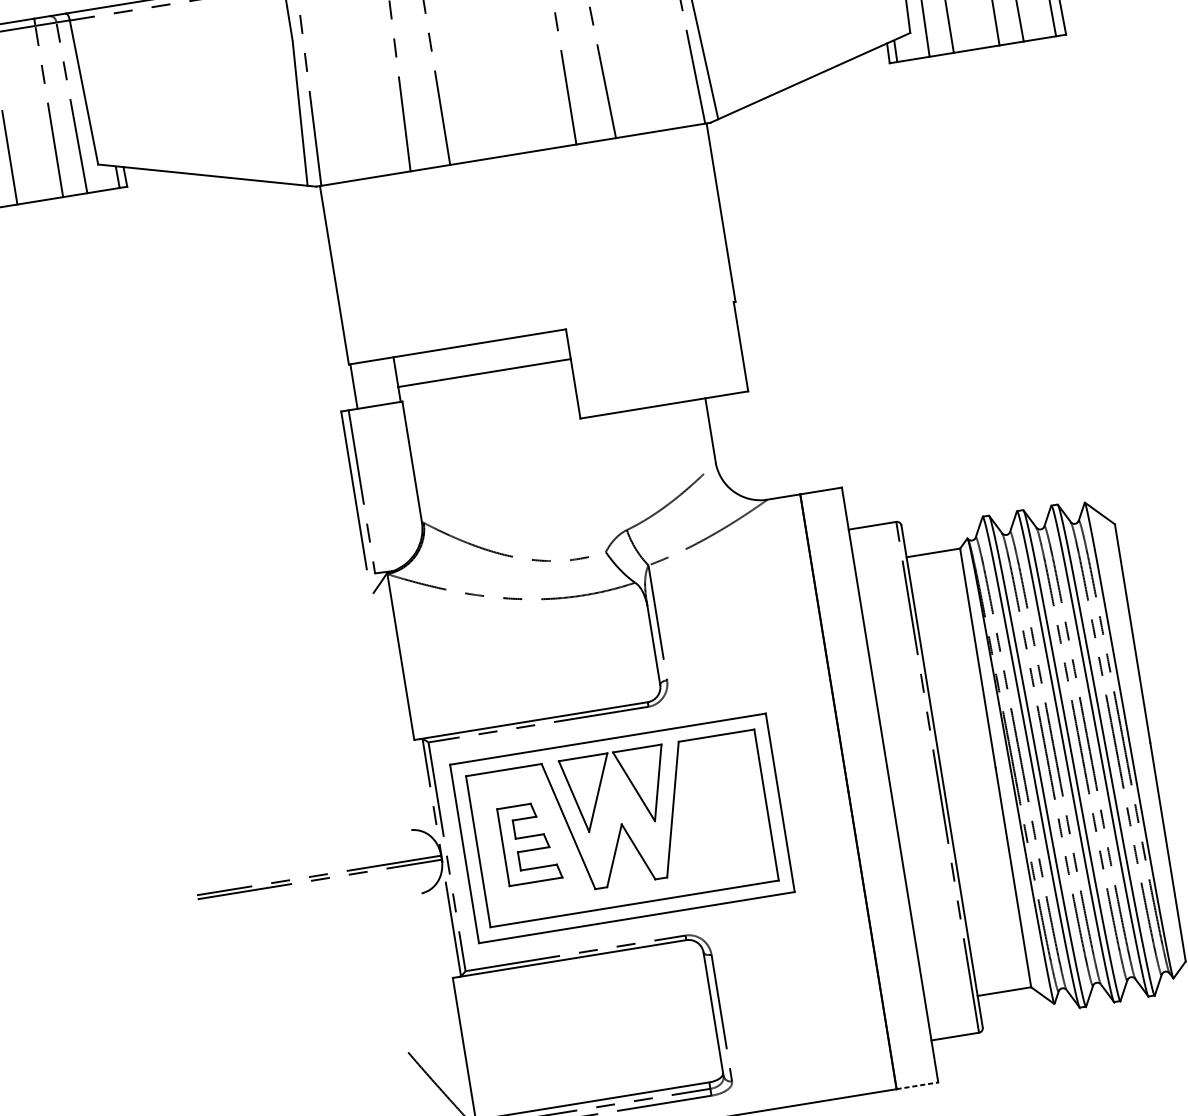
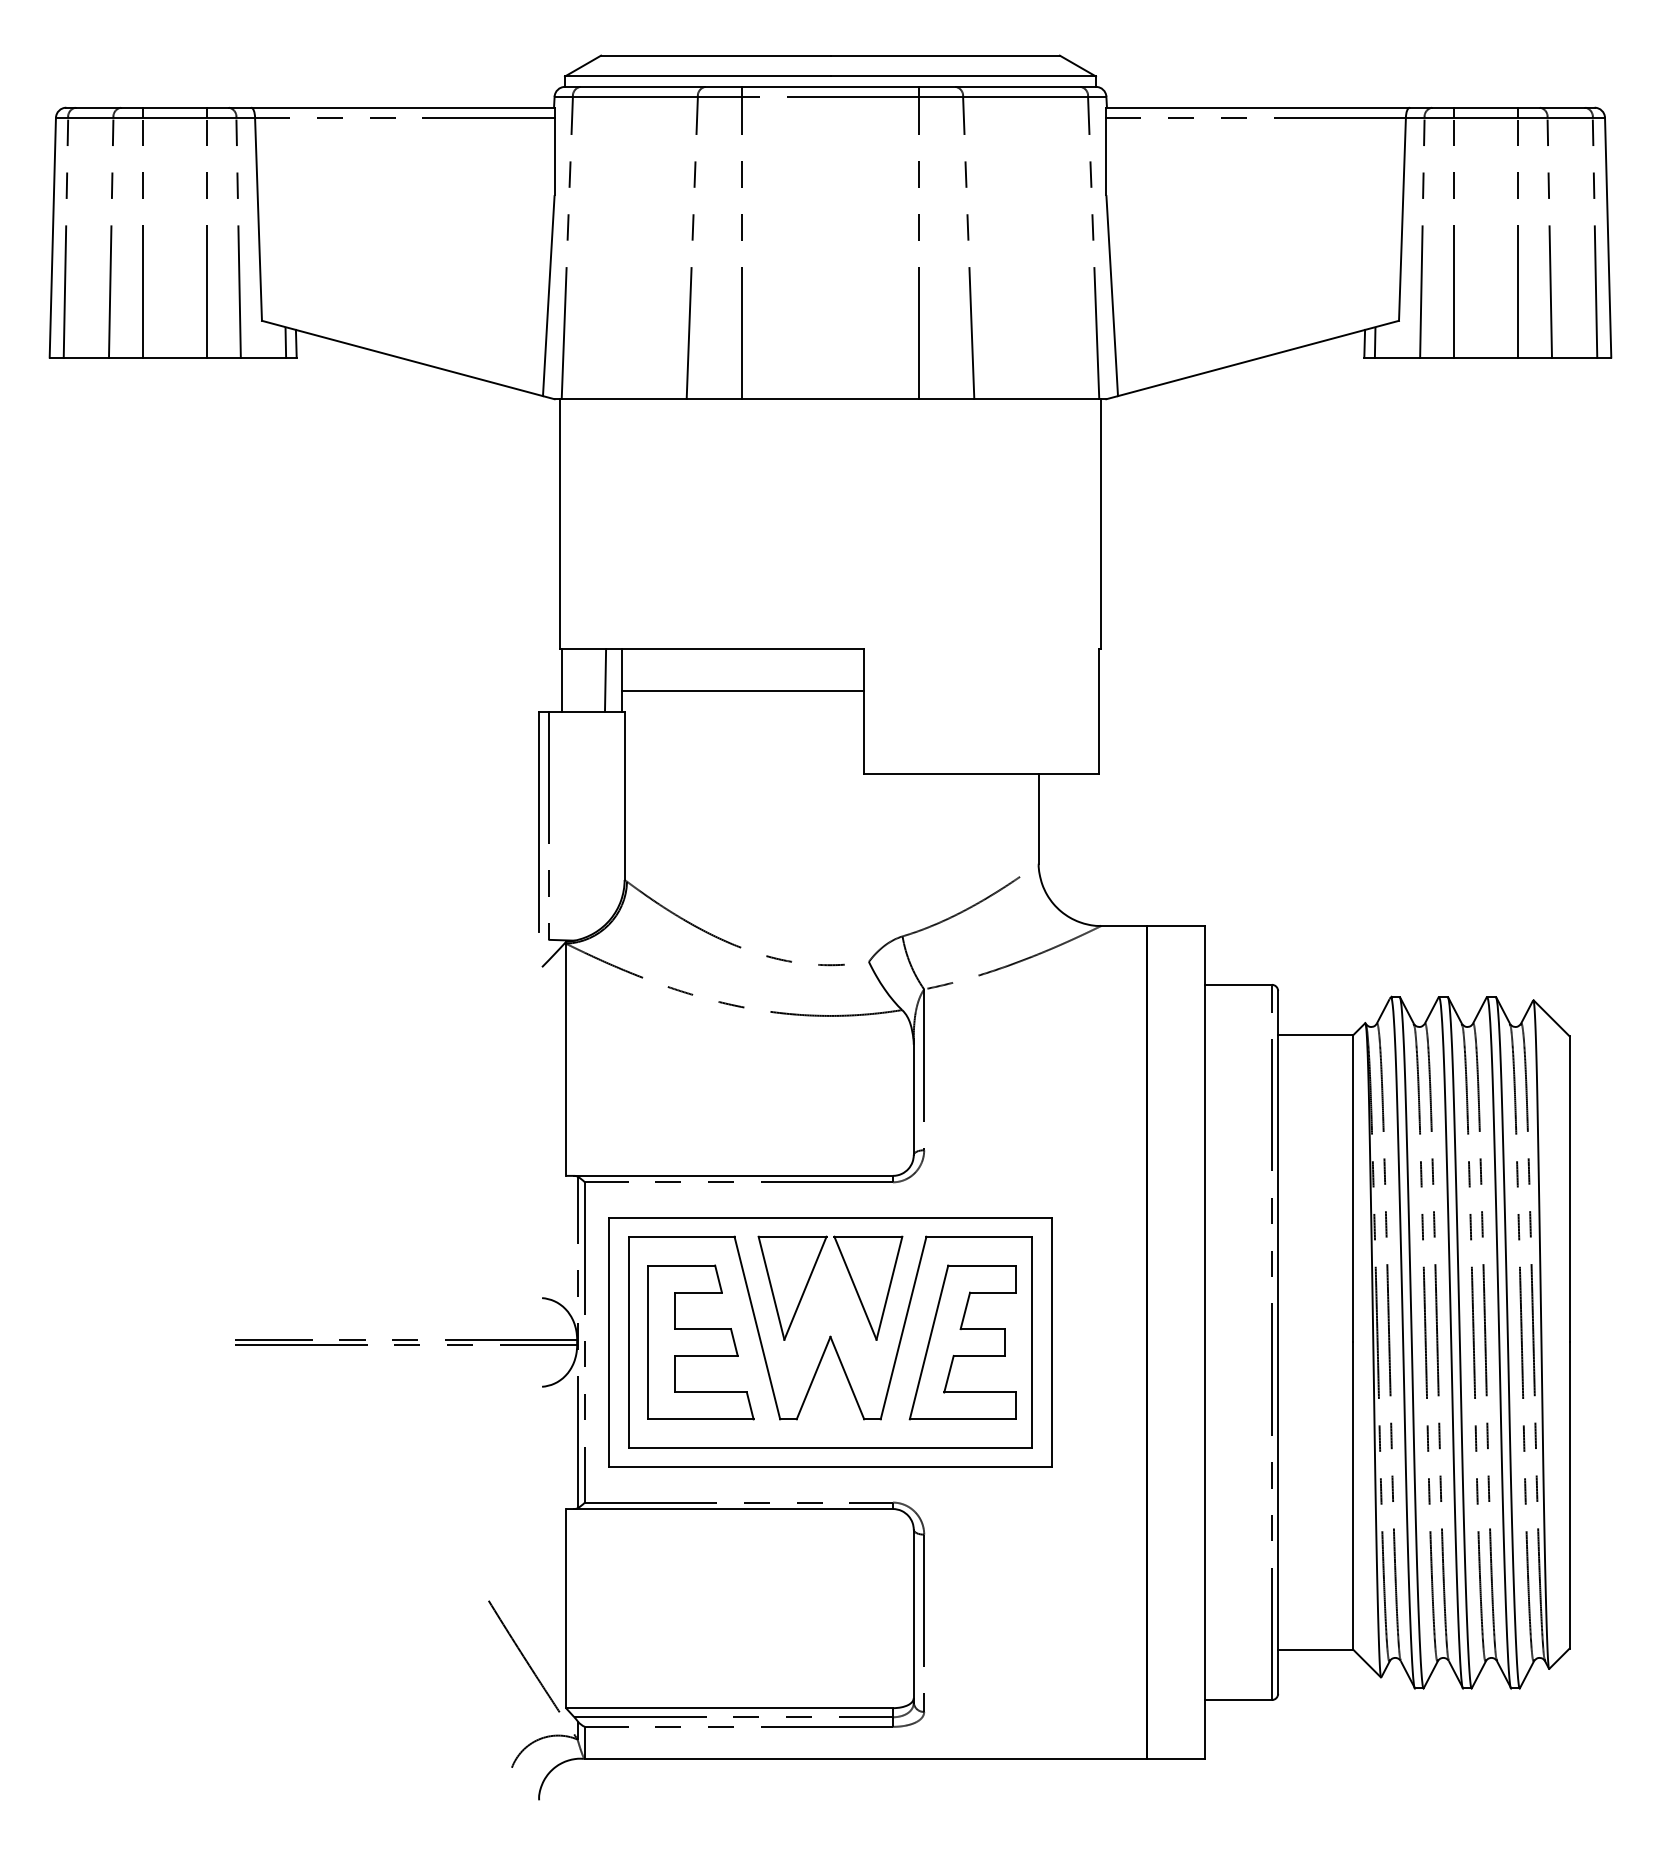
line: (385, 381) -> (605, 680), added
part: (716, 813) -> (962, 1342), added
part: (529, 843) -> (700, 1342), size x1.43
line: (917, 1085) -> (1176, 1758), dashed -> solid

